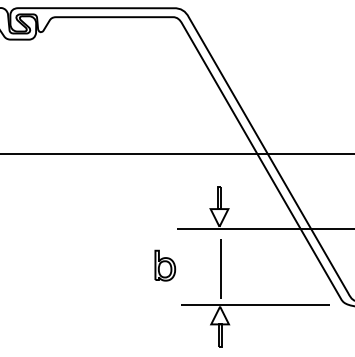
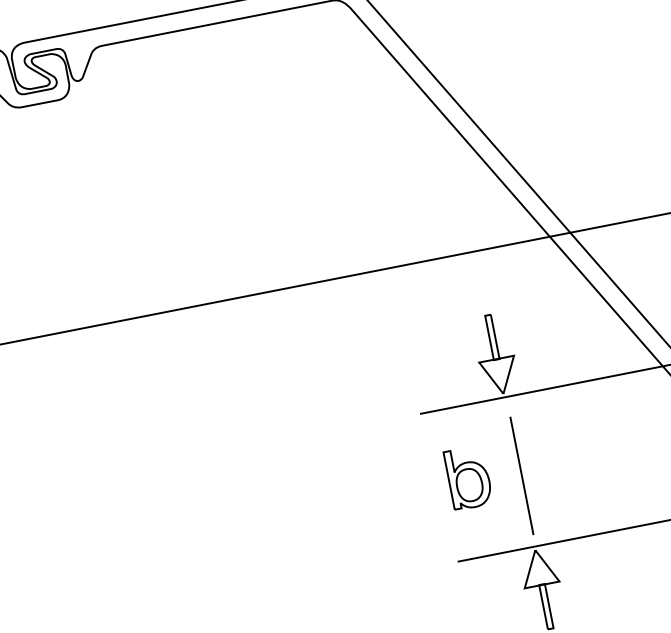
part: (165, 265) -> (468, 477), moved

